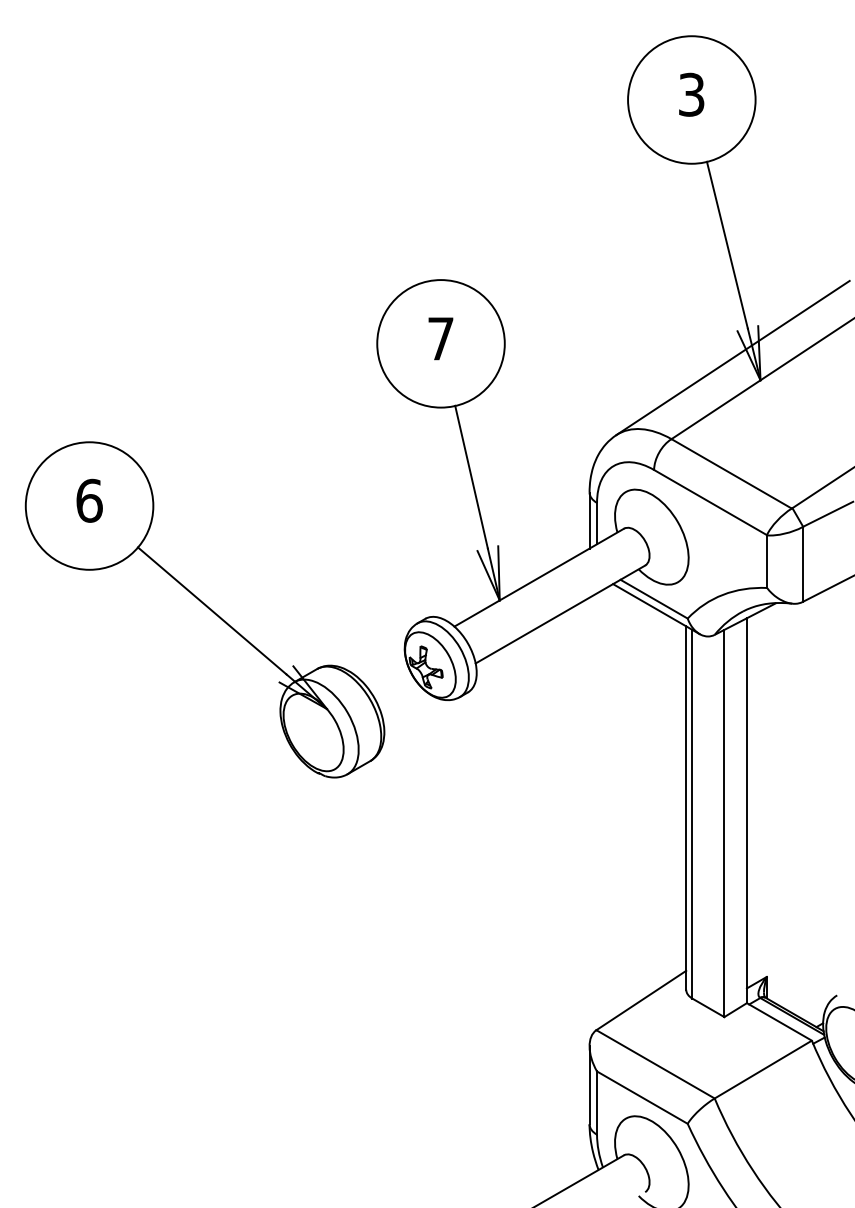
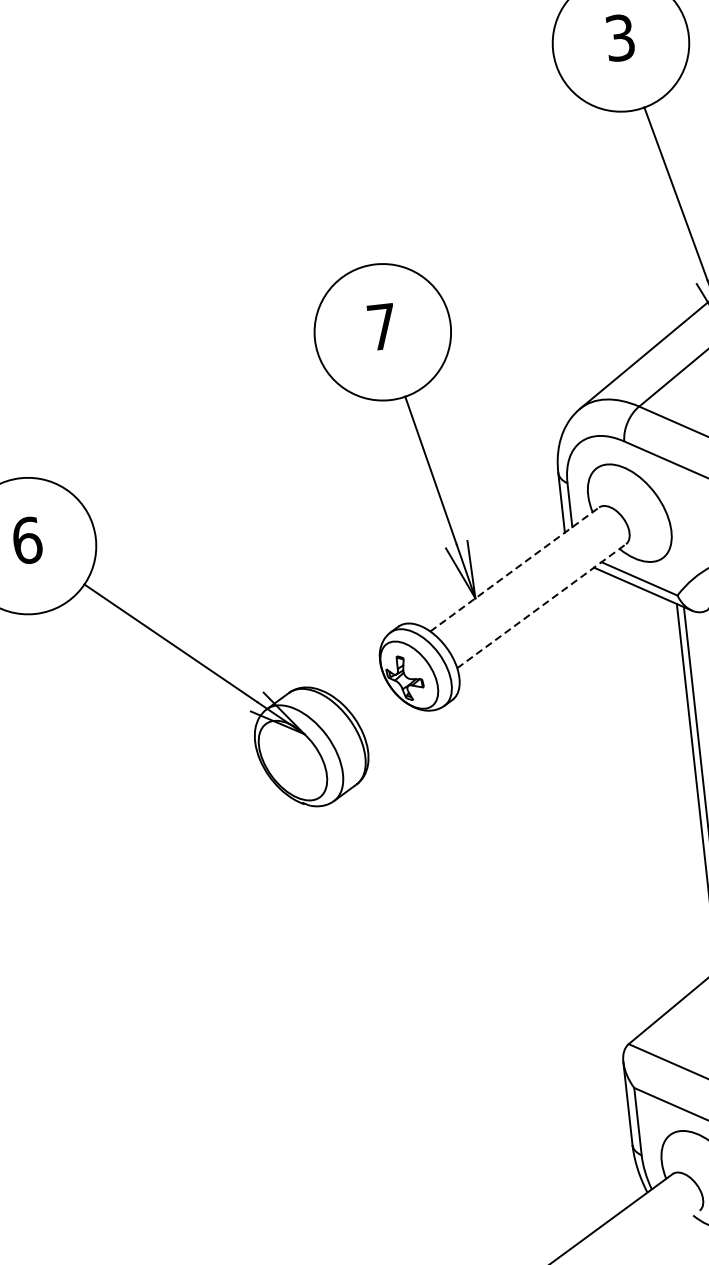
line: (539, 577) -> (515, 569), solid -> dashed
line: (560, 614) -> (541, 606), solid -> dashed

